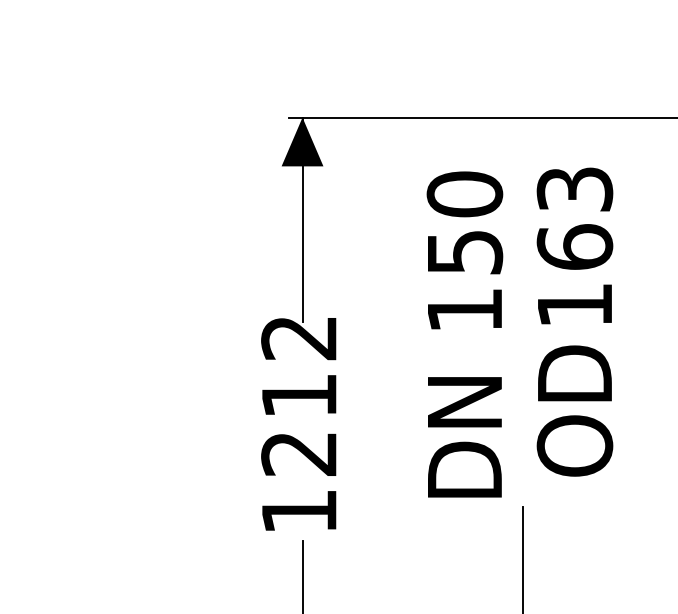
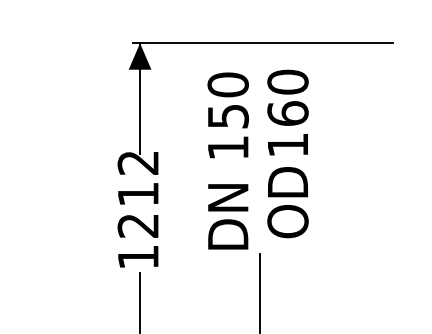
text: (574, 188) -> (287, 81), 163 -> 160

